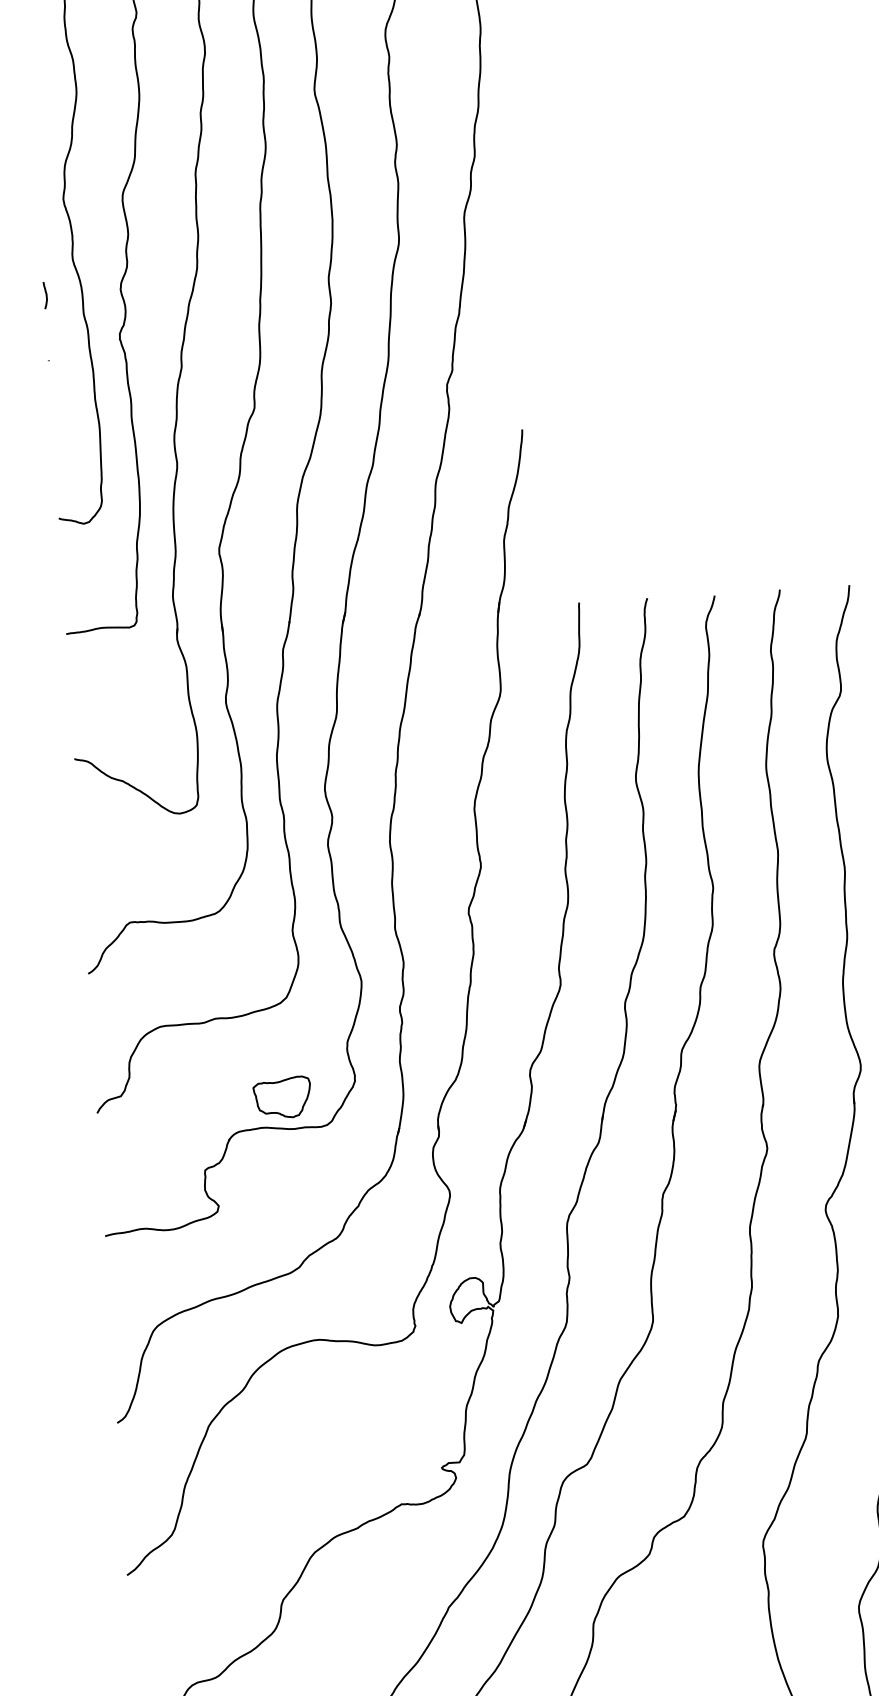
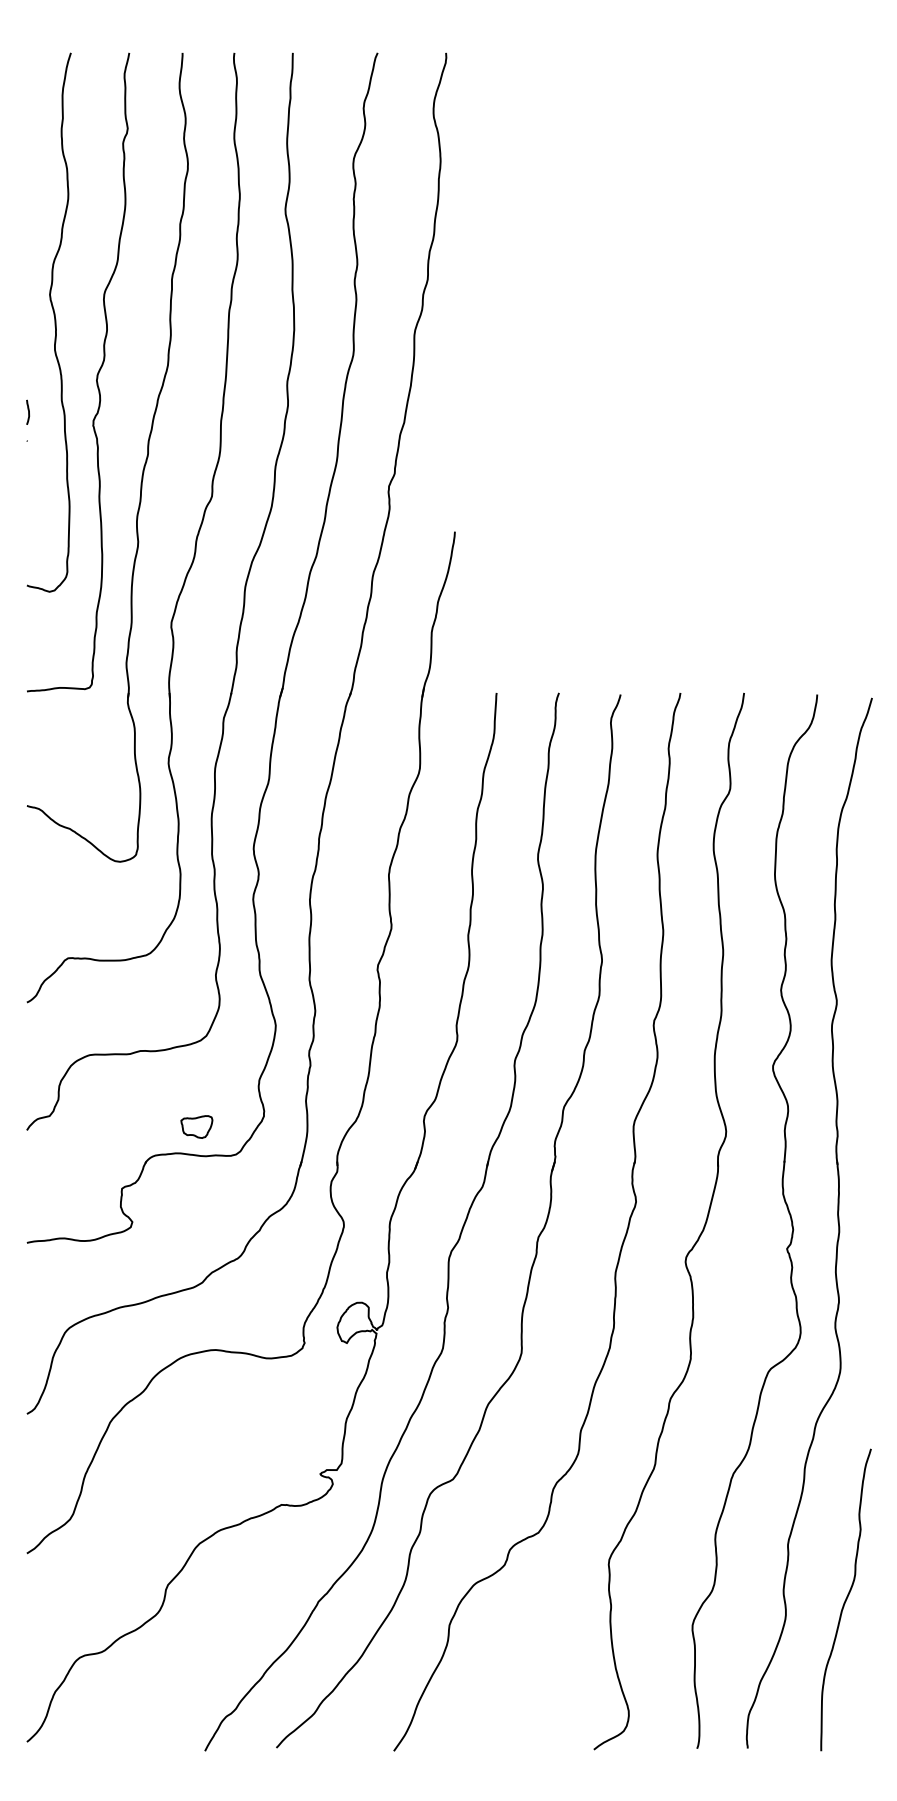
curve: (45, 294) -> (28, 411), moved
part: (282, 1097) -> (196, 1126), size x0.6

